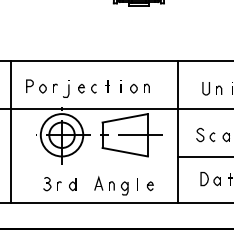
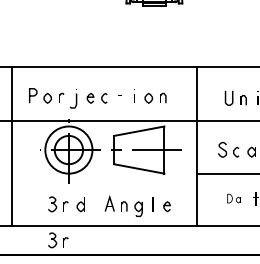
part: (107, 86) -> (119, 95), size x0.6
part: (210, 178) -> (233, 198), size x0.6
part: (52, 216) -> (58, 240), added

